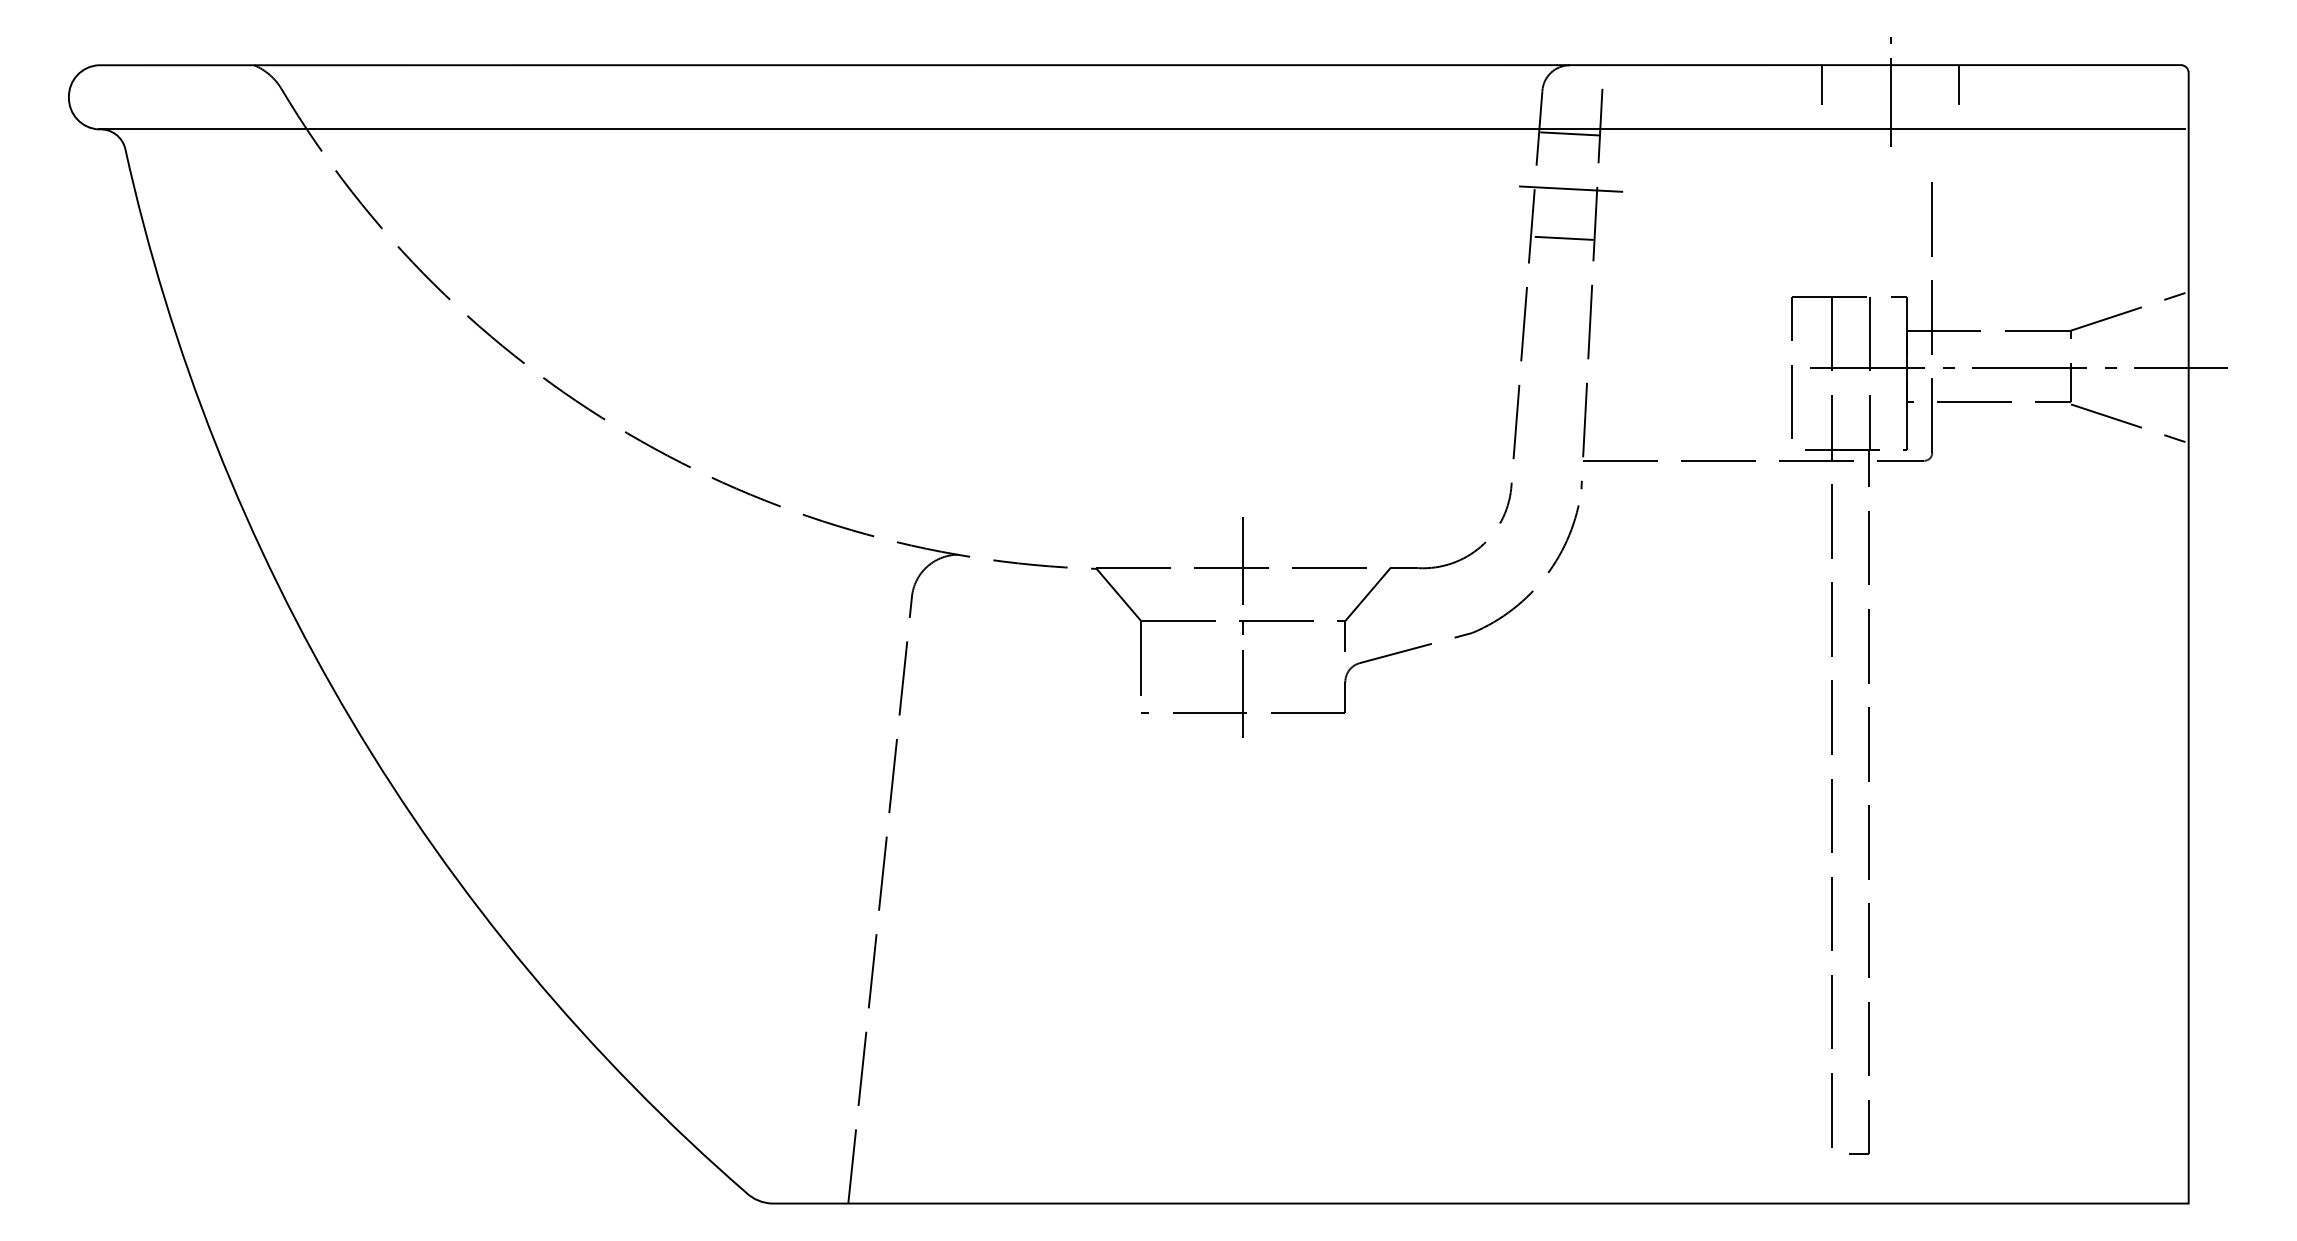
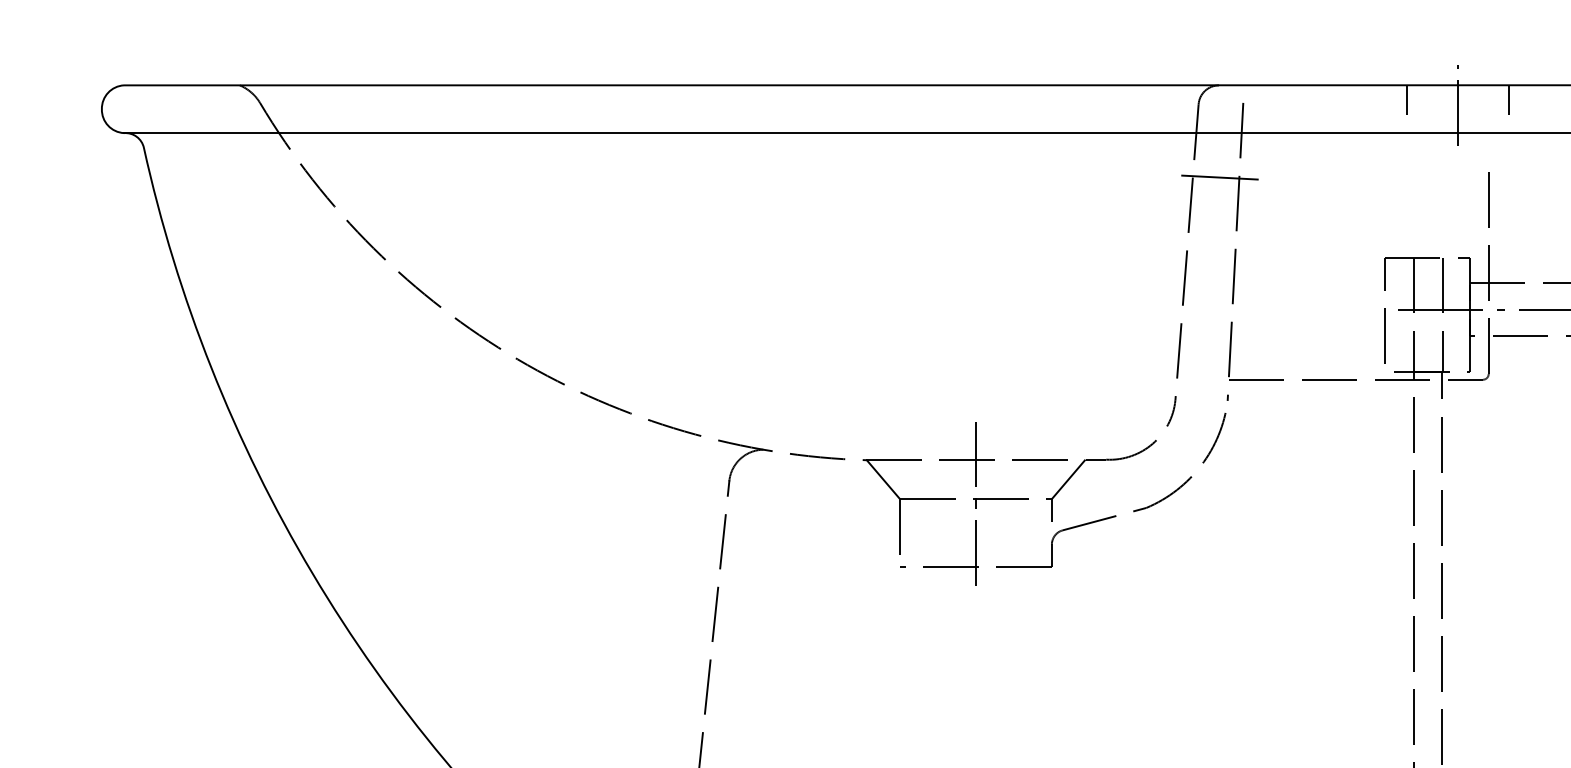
line: (1569, 133) -> (1218, 136), removed
line: (1563, 237) -> (1214, 213), removed

